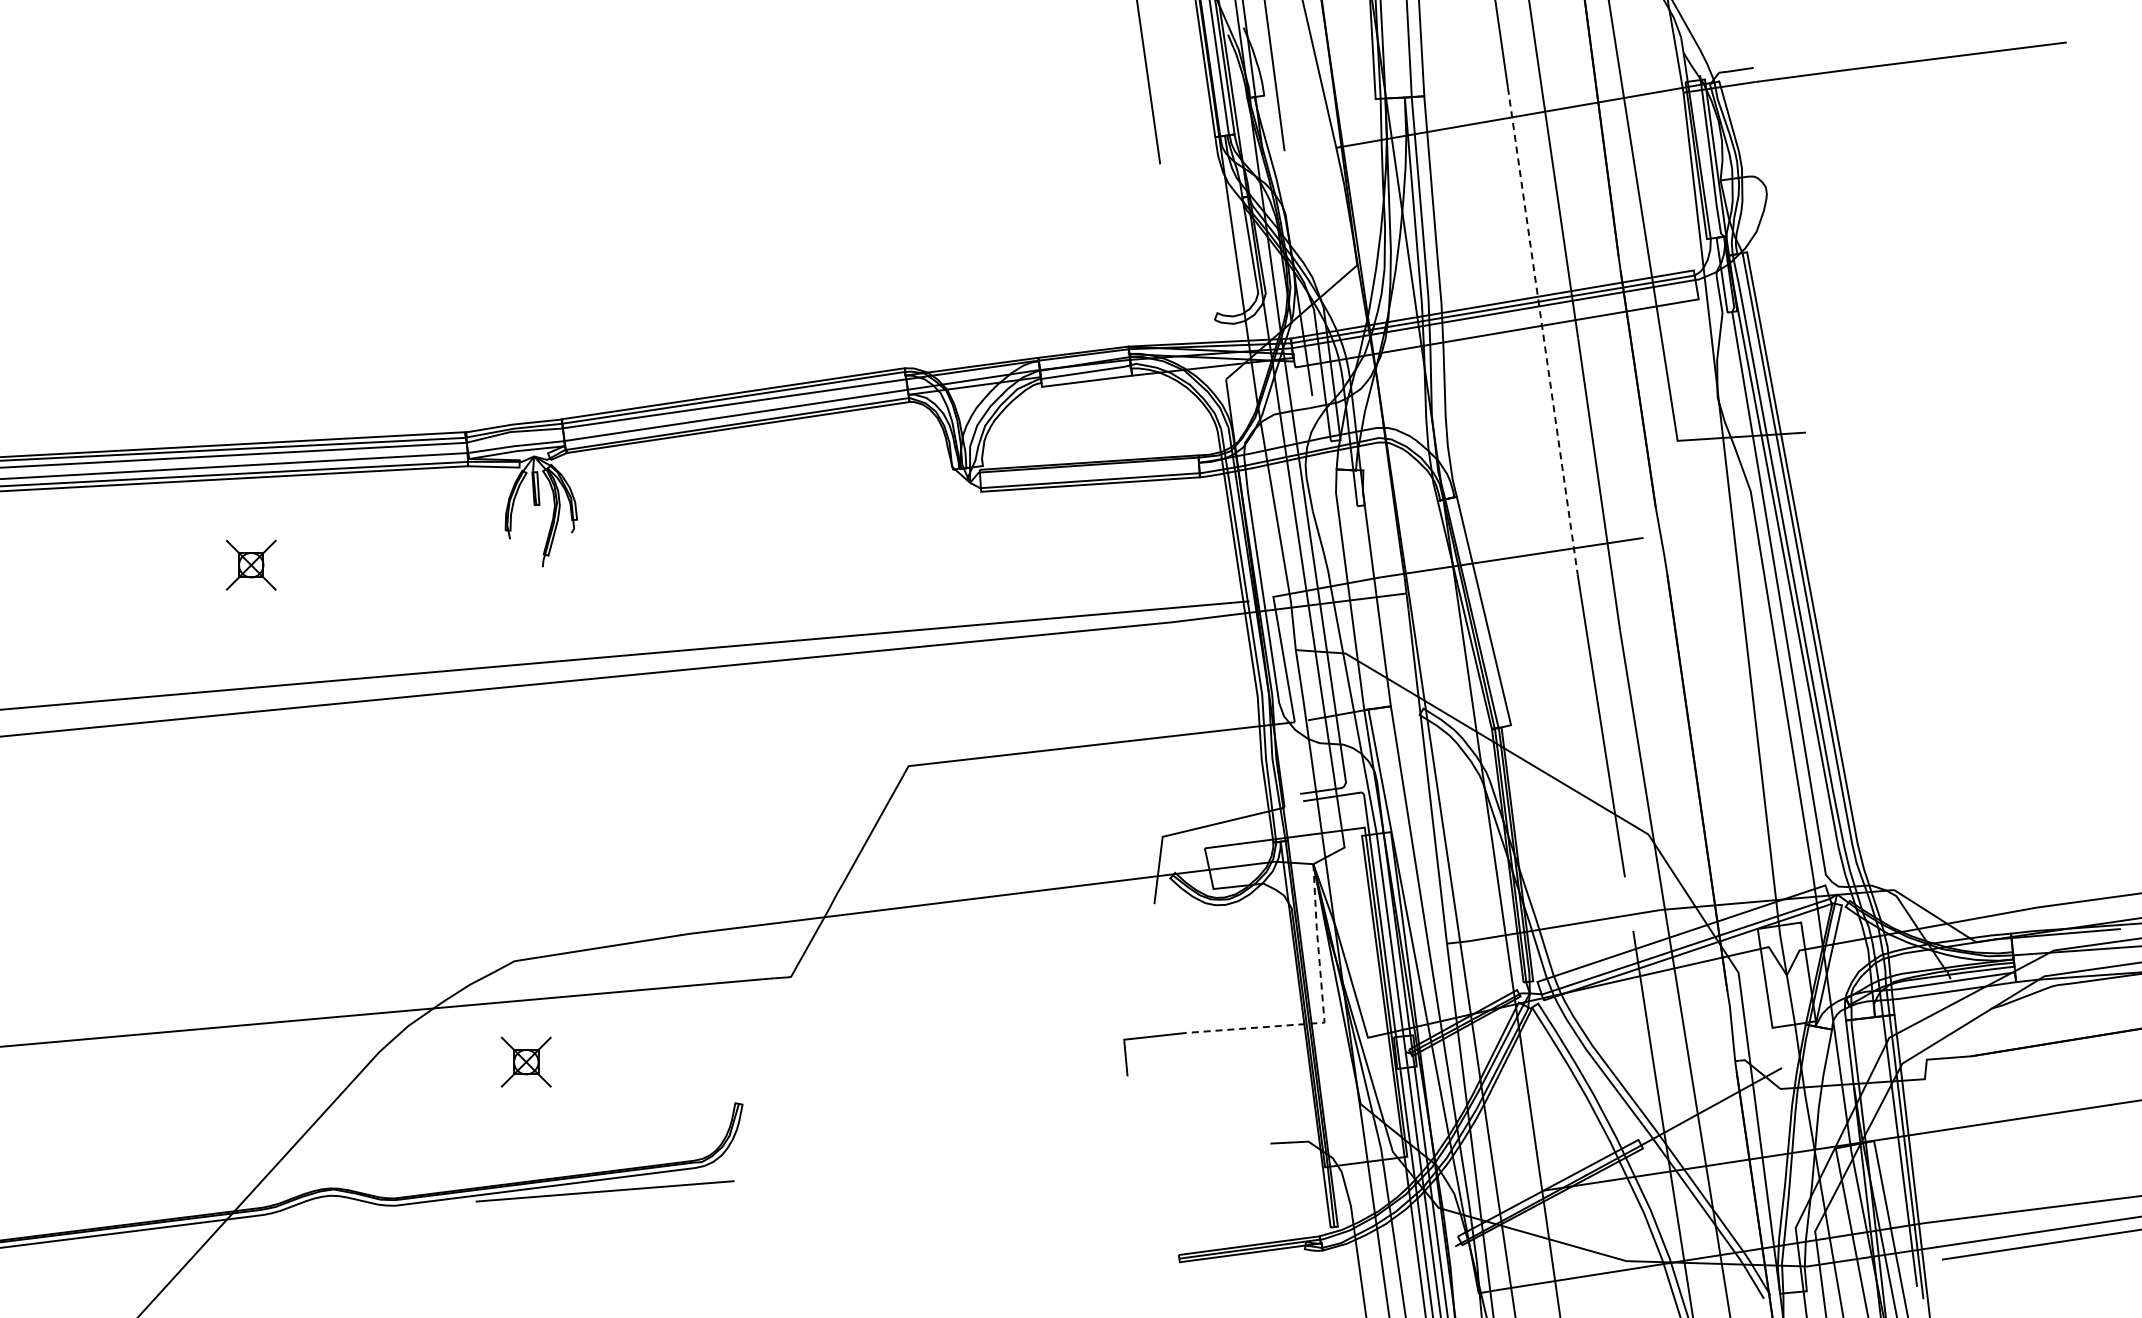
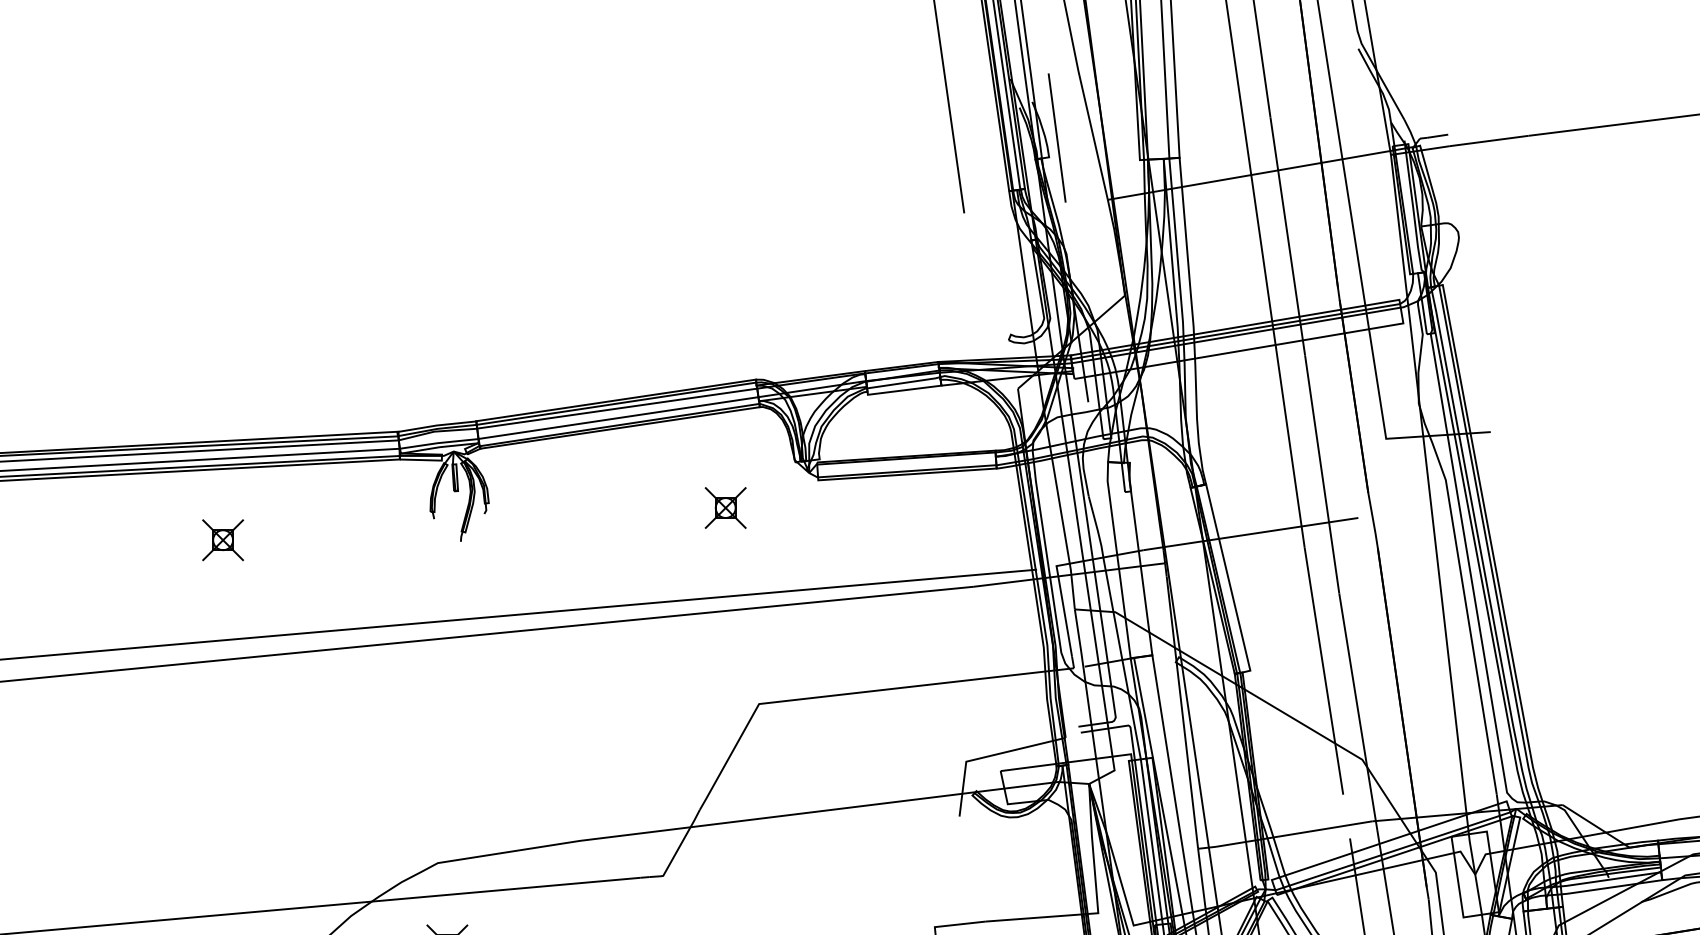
line: (1542, 331) -> (1275, 349), dashed -> solid
part: (867, 525) -> (725, 507), added
line: (1323, 1012) -> (1097, 904), dashed -> solid

